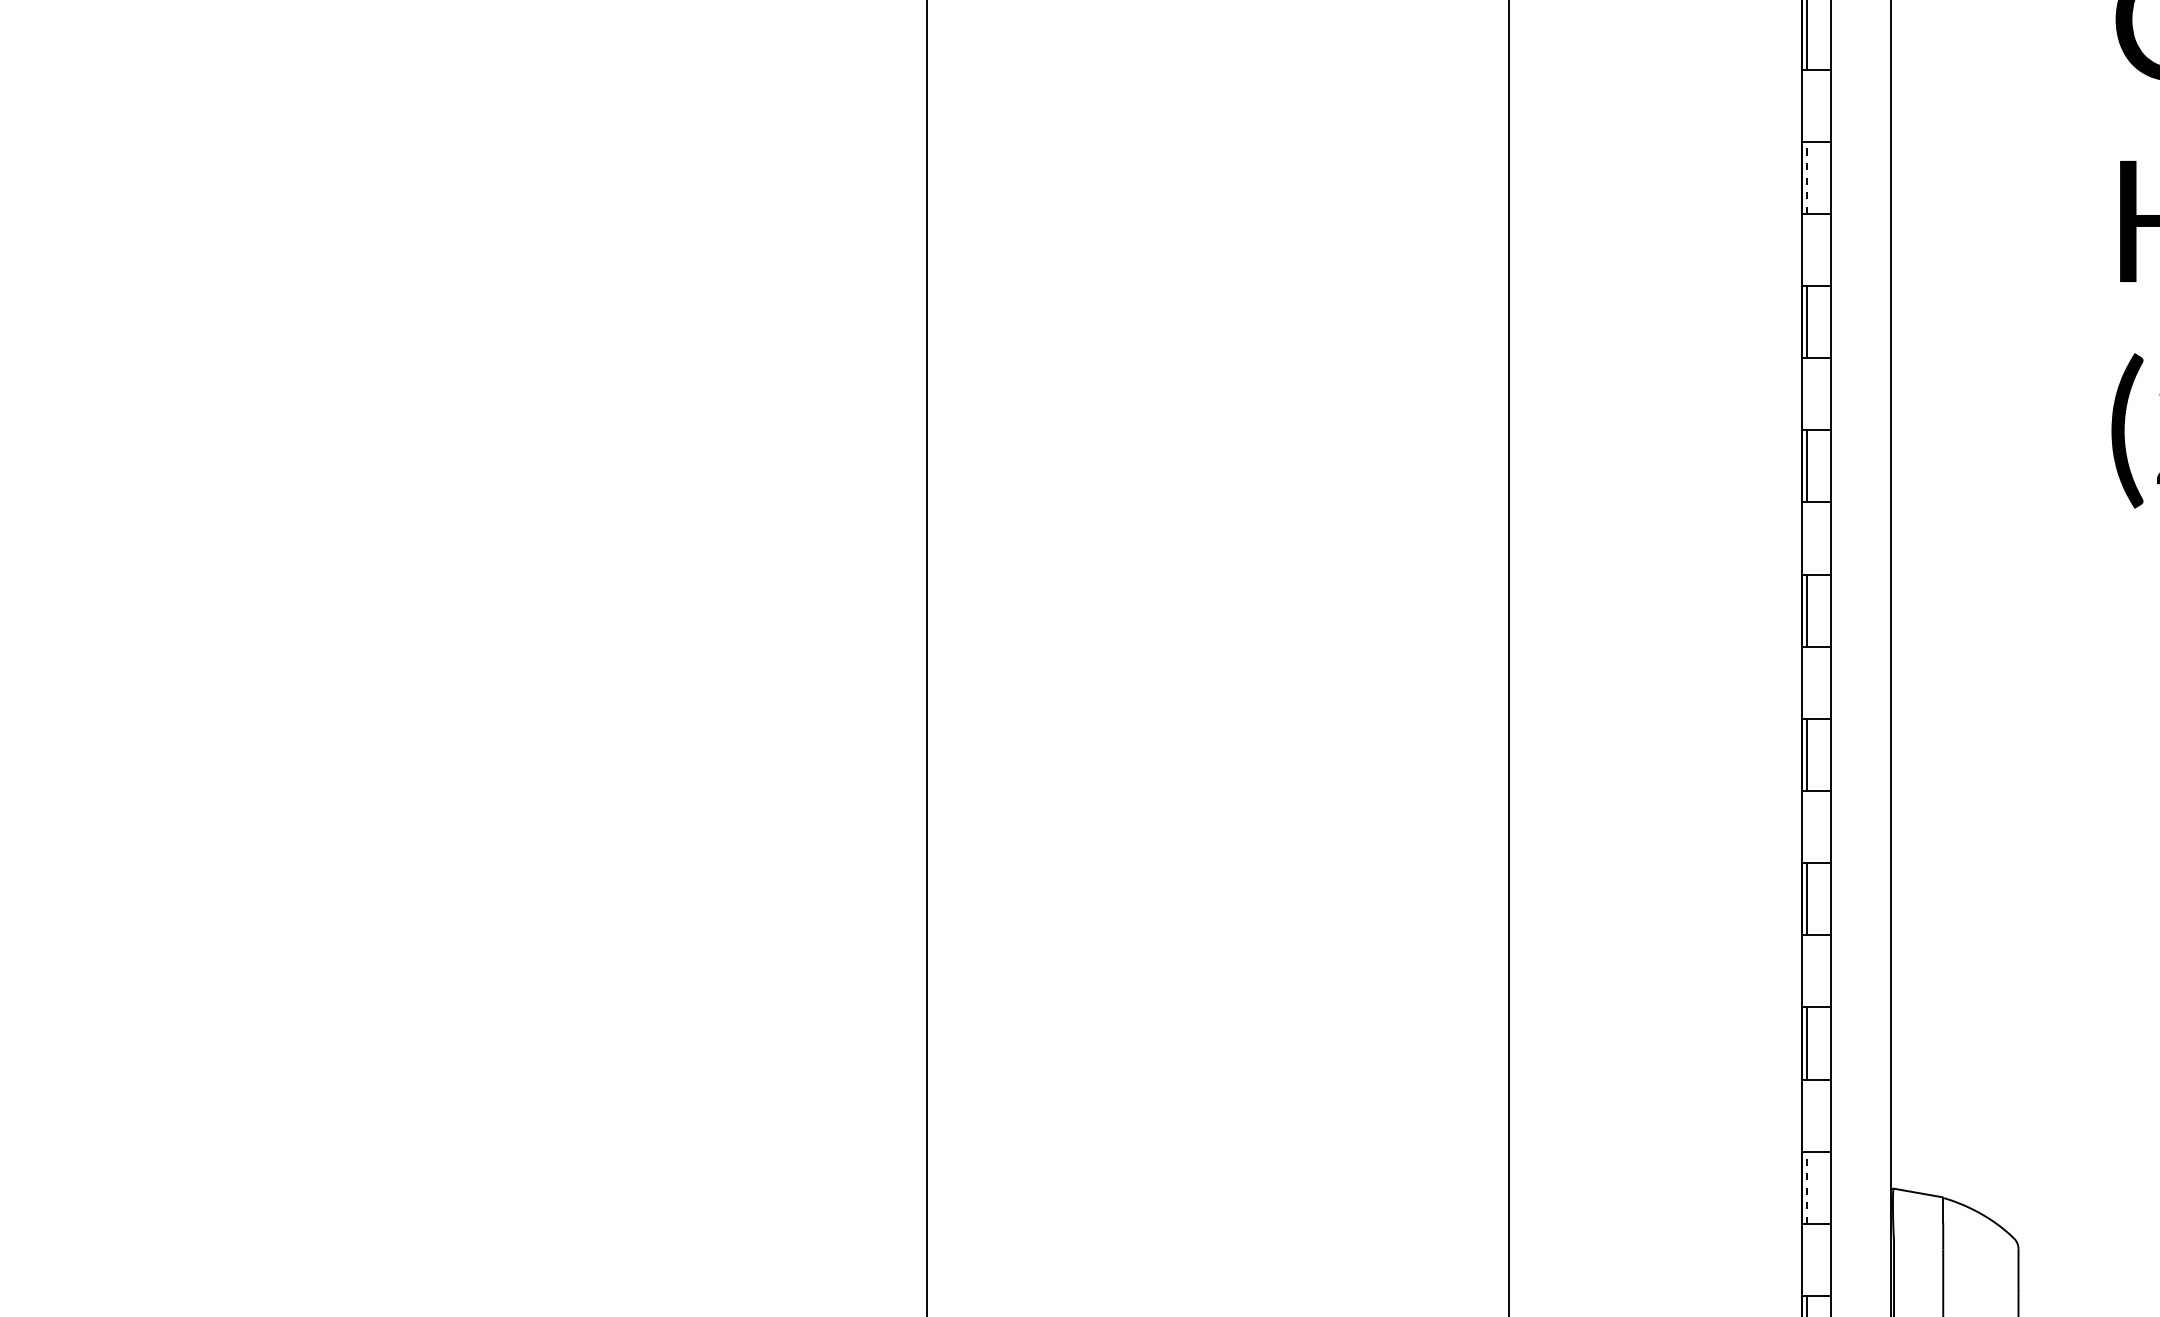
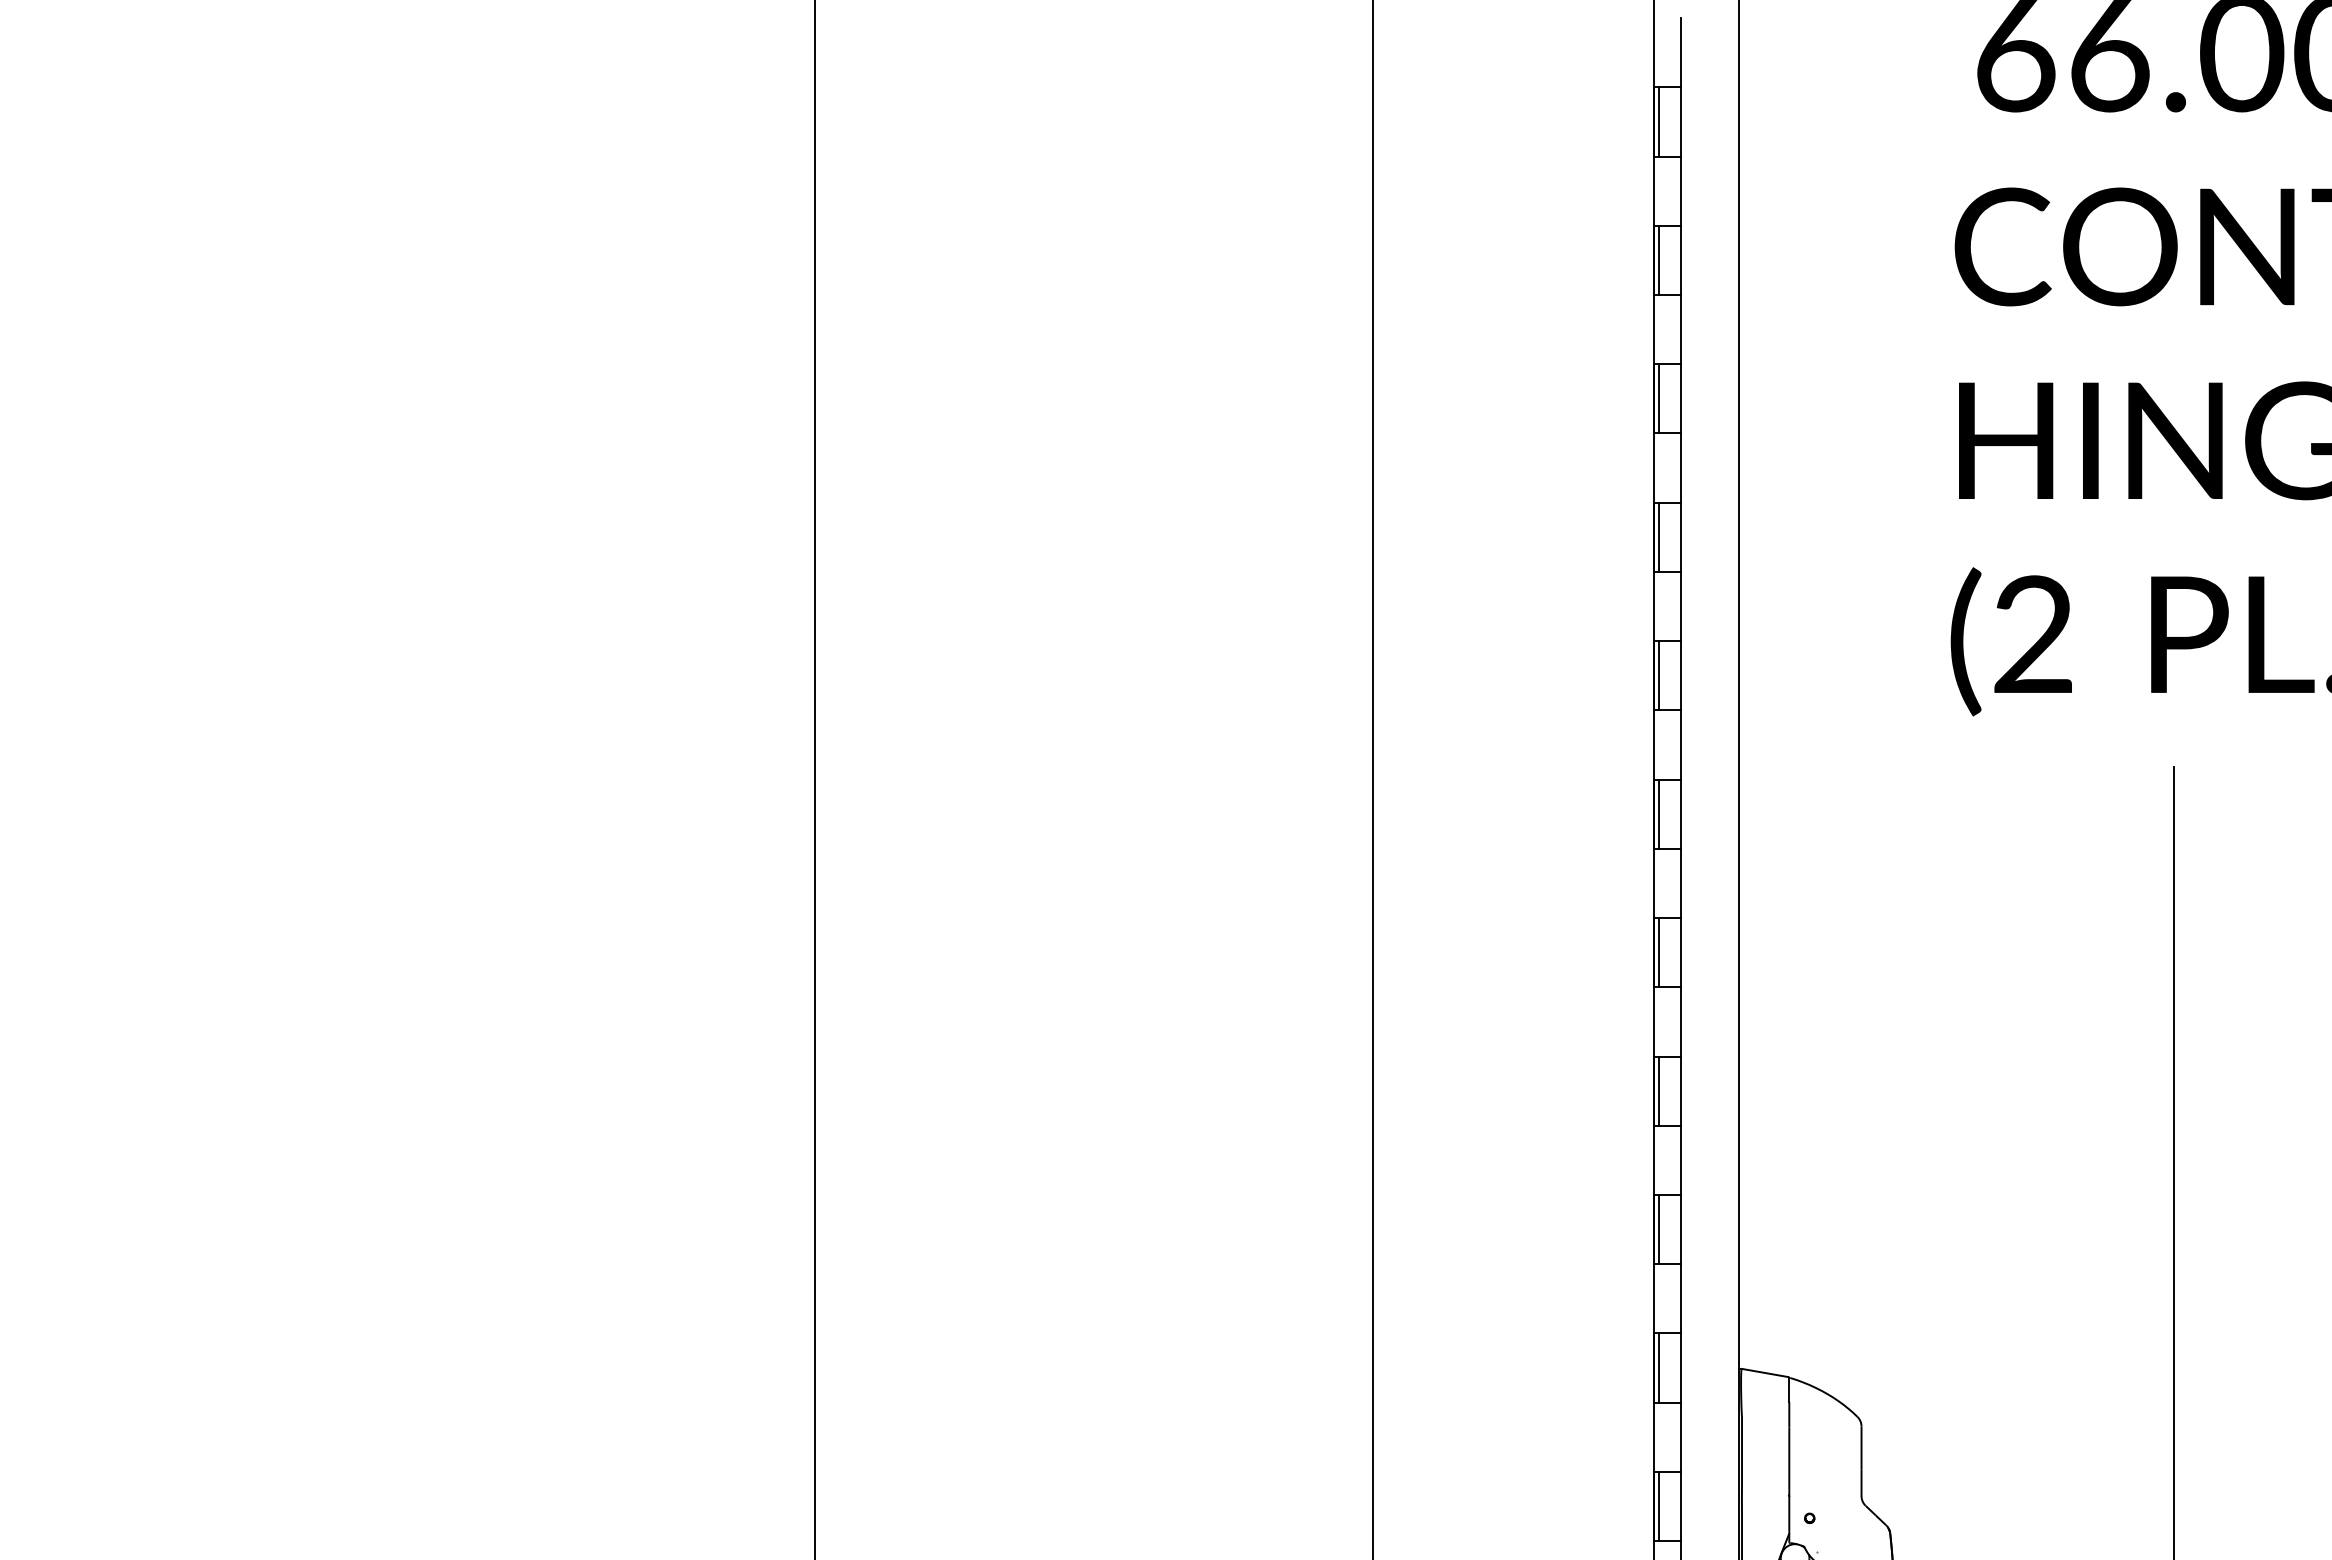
line: (1806, 177) -> (1658, 398), dashed -> solid
line: (1806, 1188) -> (1658, 1368), dashed -> solid

